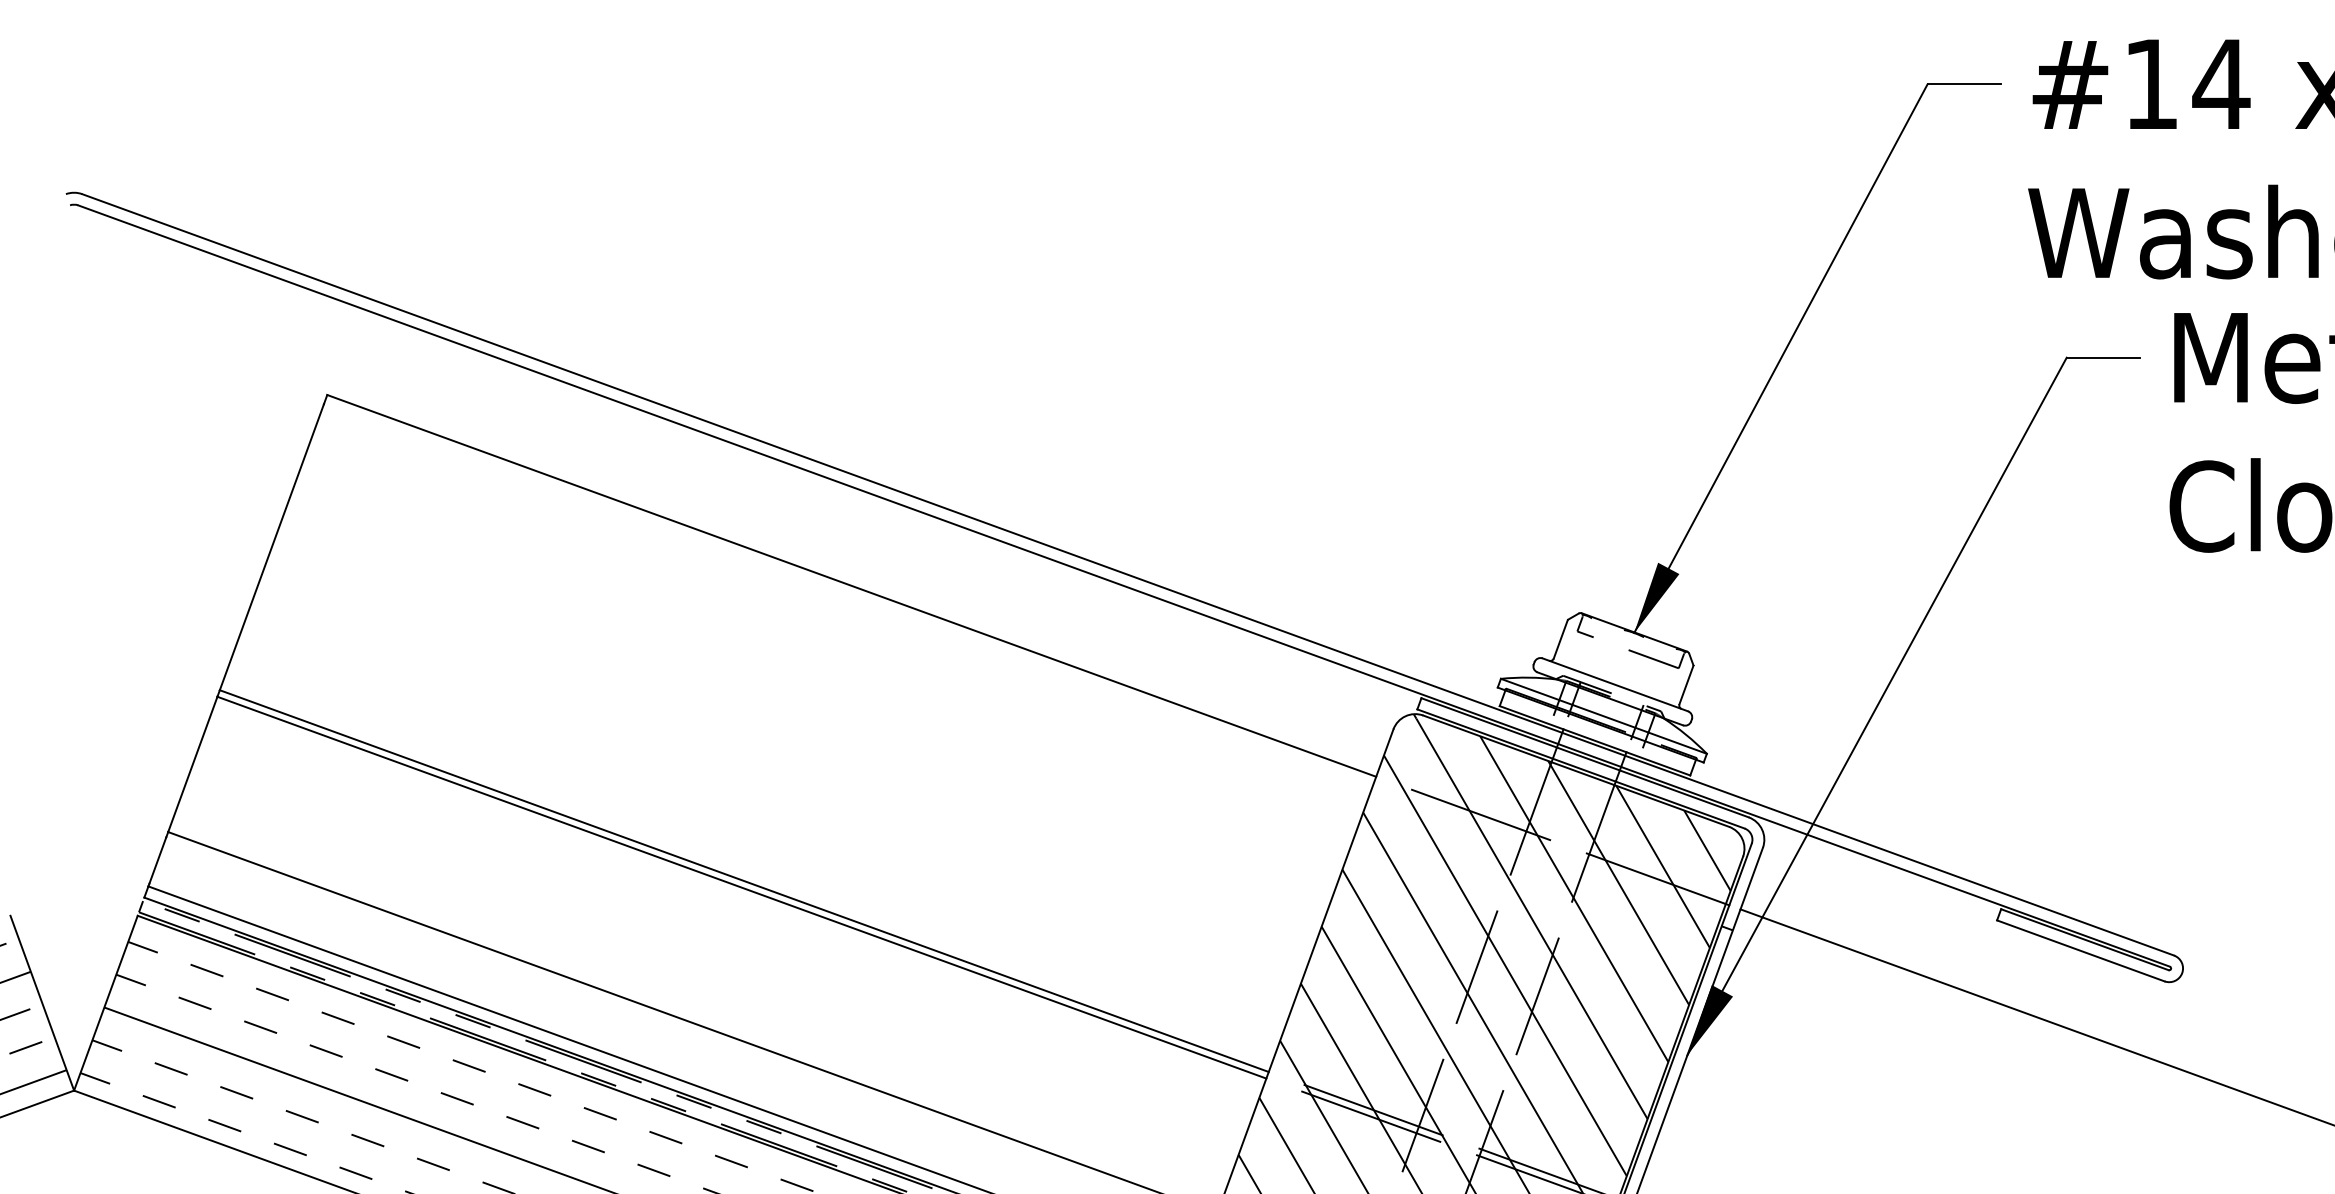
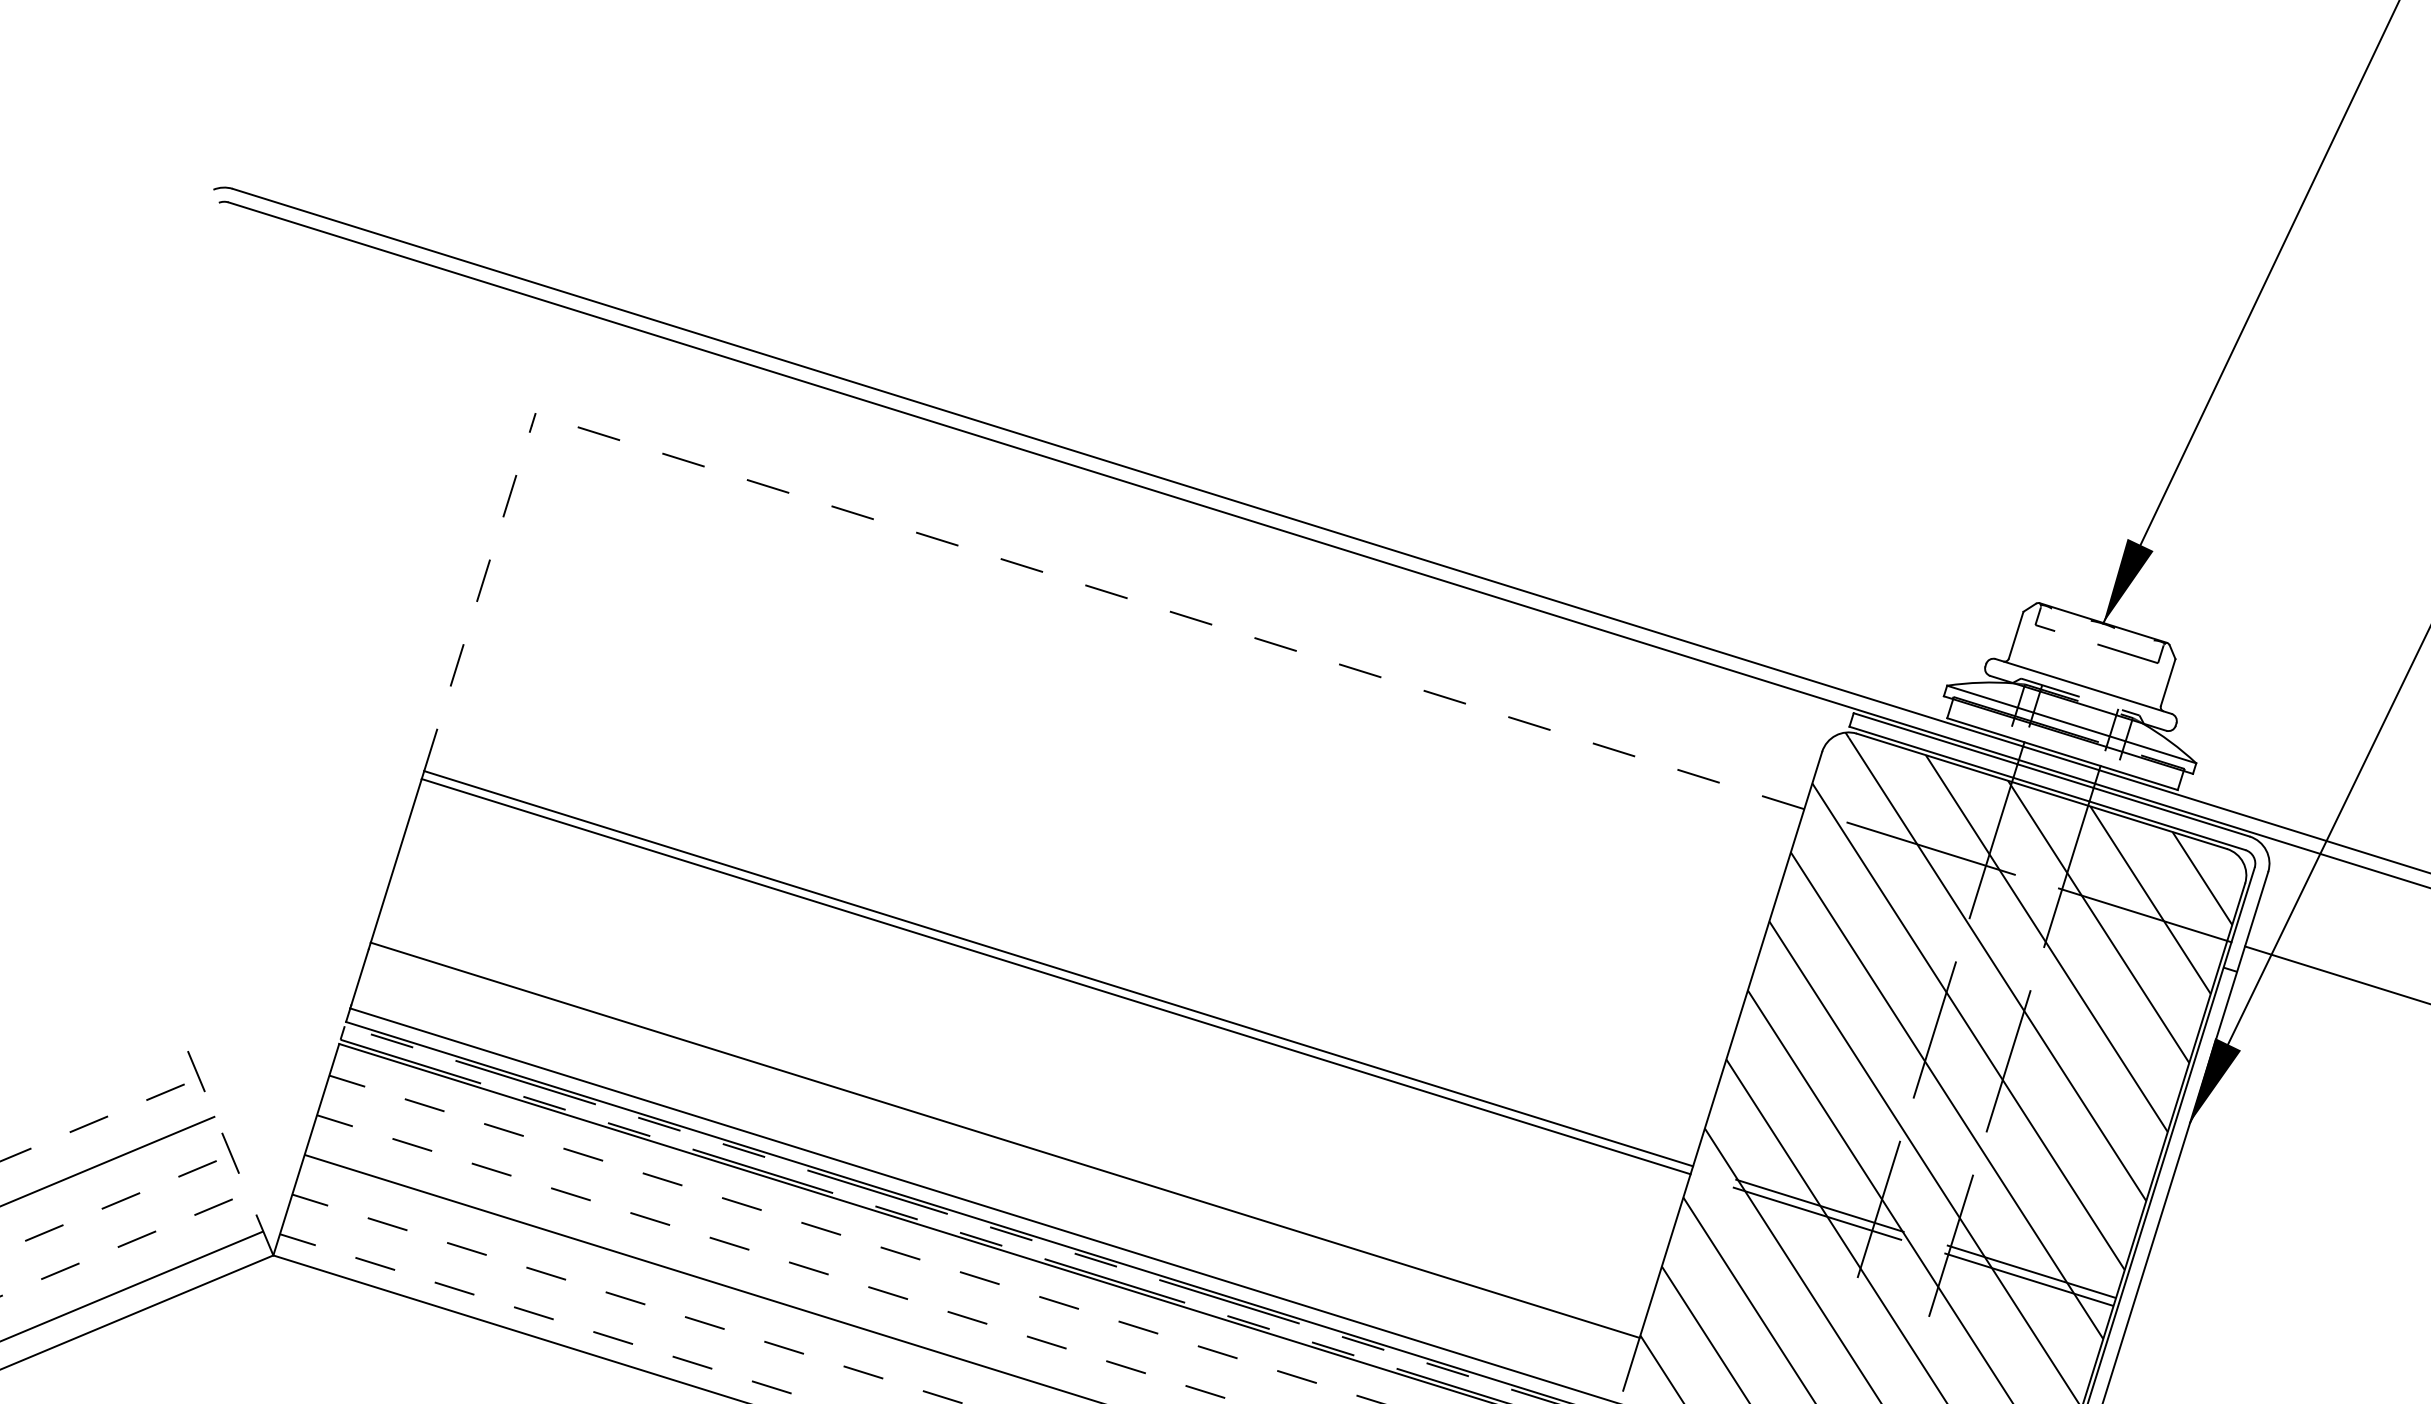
line: (272, 546) -> (478, 597), solid -> dashed
line: (851, 585) -> (1169, 611), solid -> dashed
line: (42, 1003) -> (230, 1153), solid -> dashed

